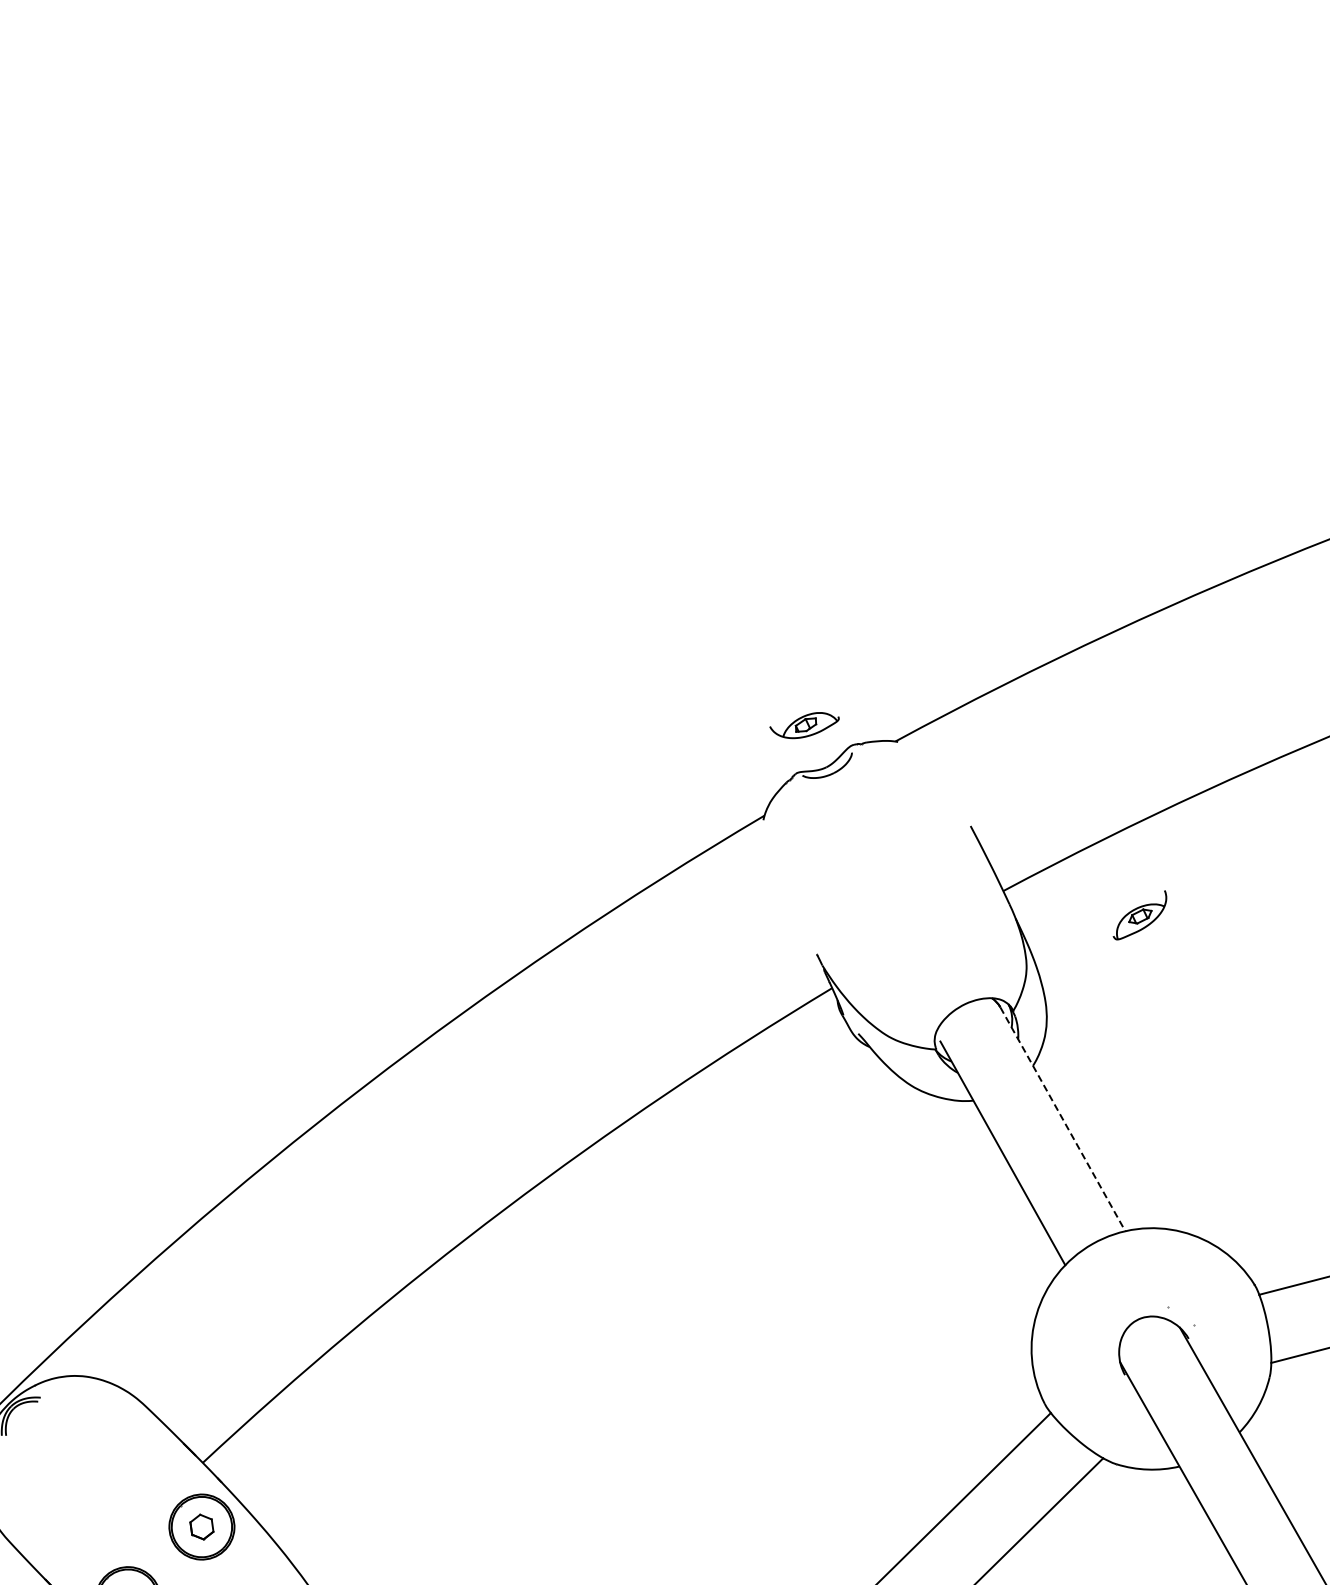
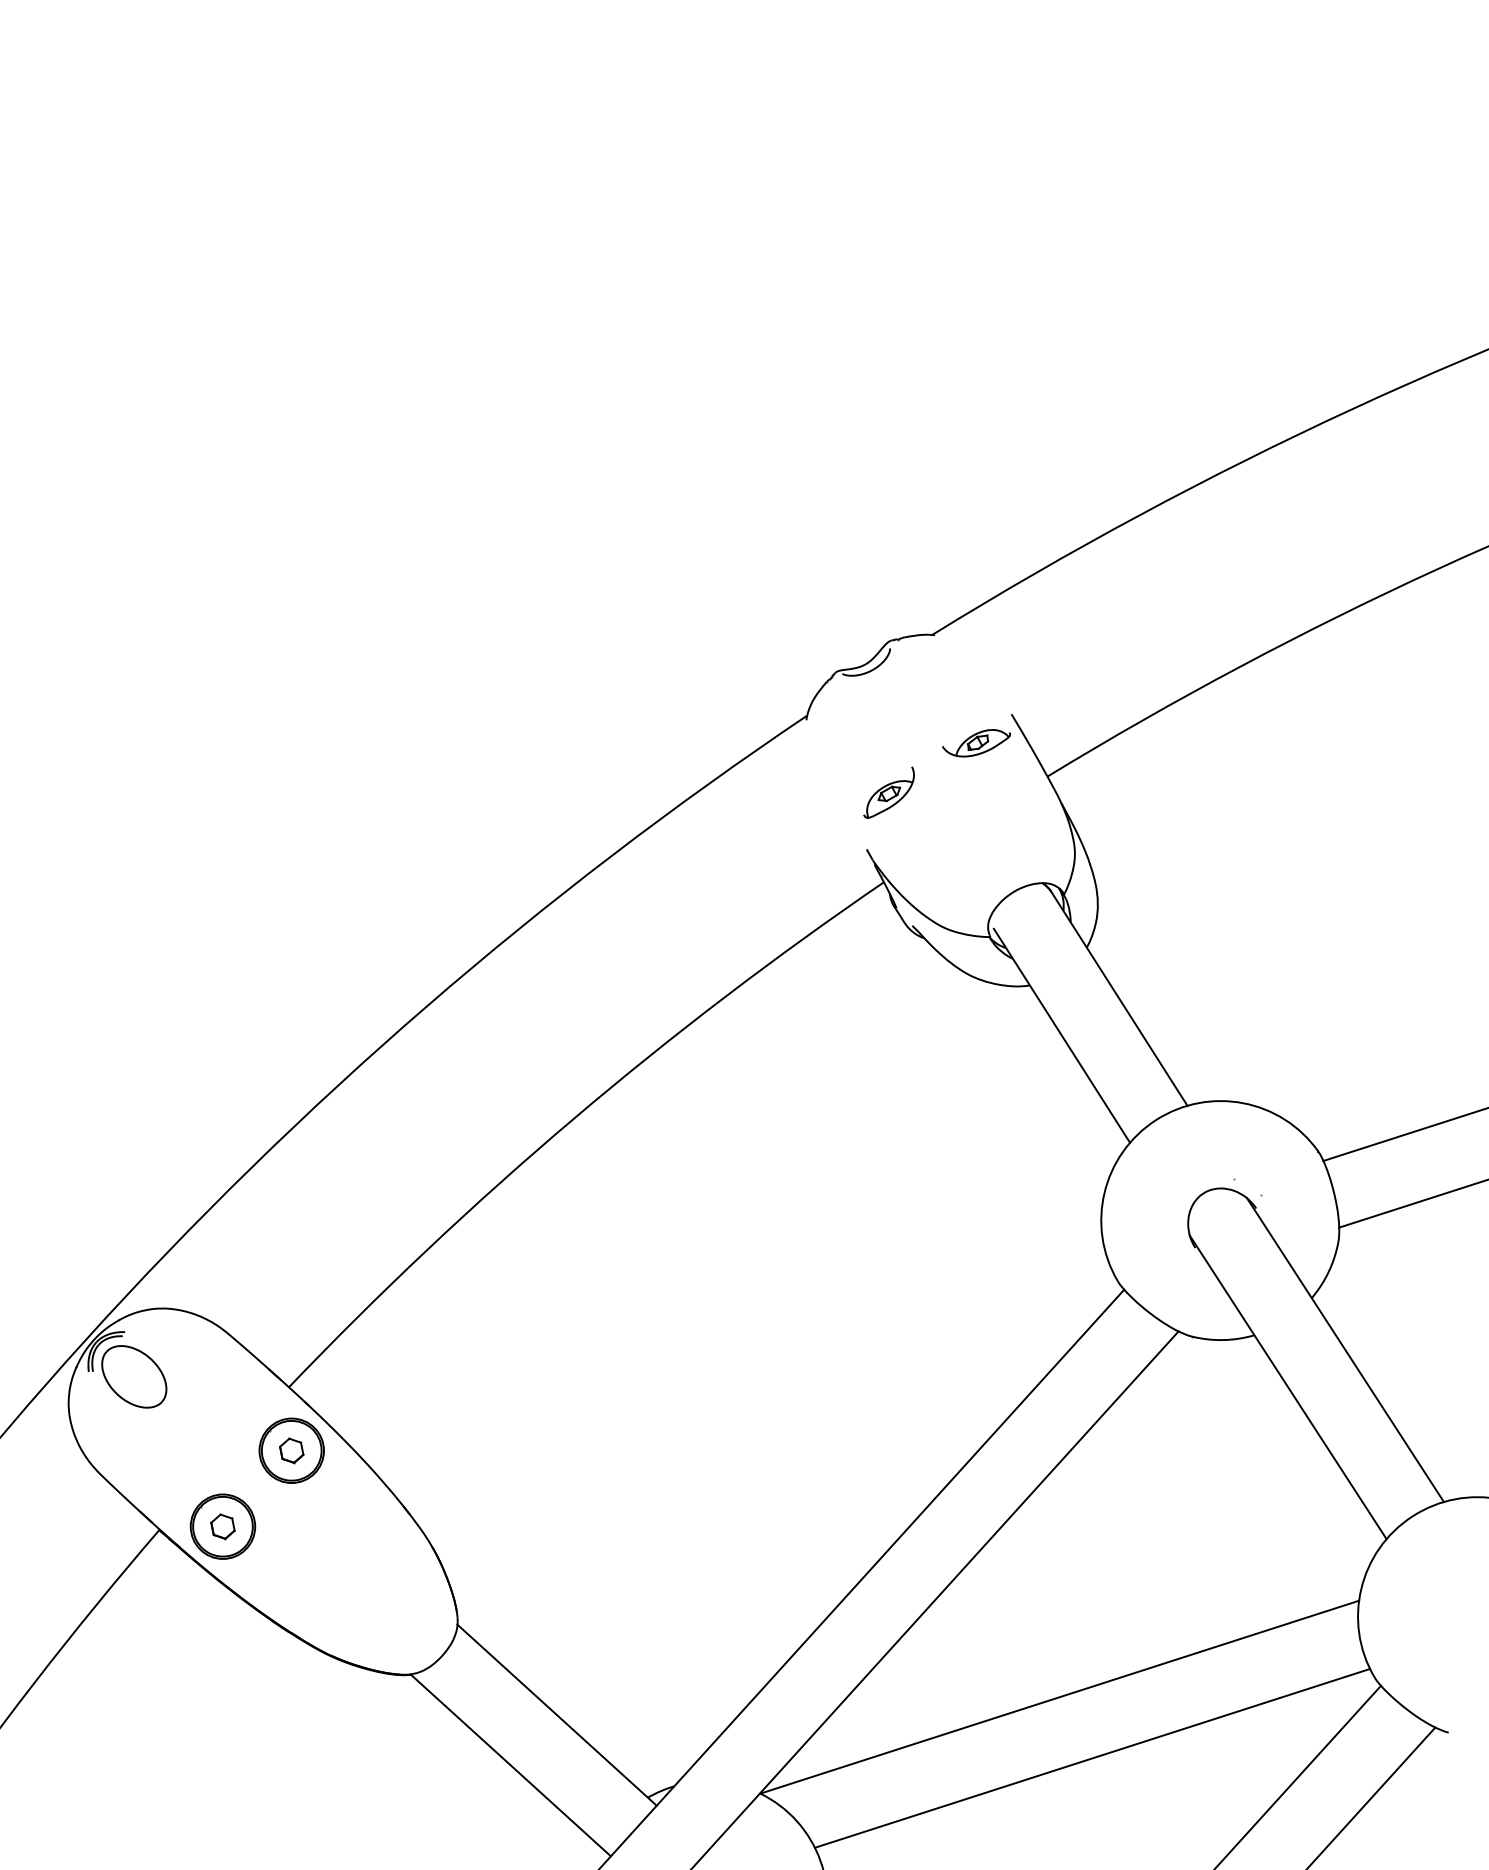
part: (804, 725) -> (976, 743), moved
part: (1139, 915) -> (888, 792), moved
line: (1063, 1119) -> (1119, 998), dashed -> solid
part: (47, 1443) -> (134, 1376), added

